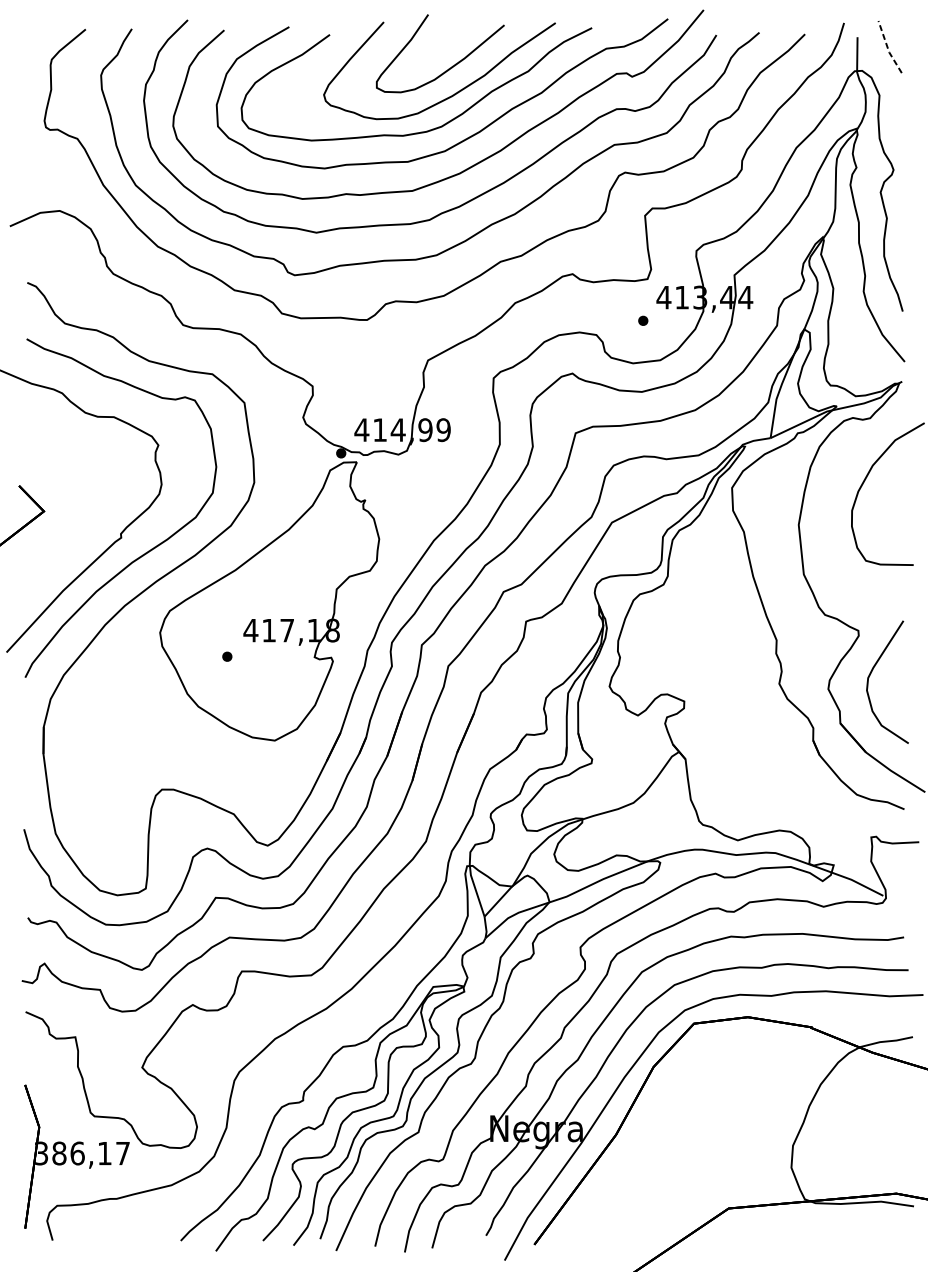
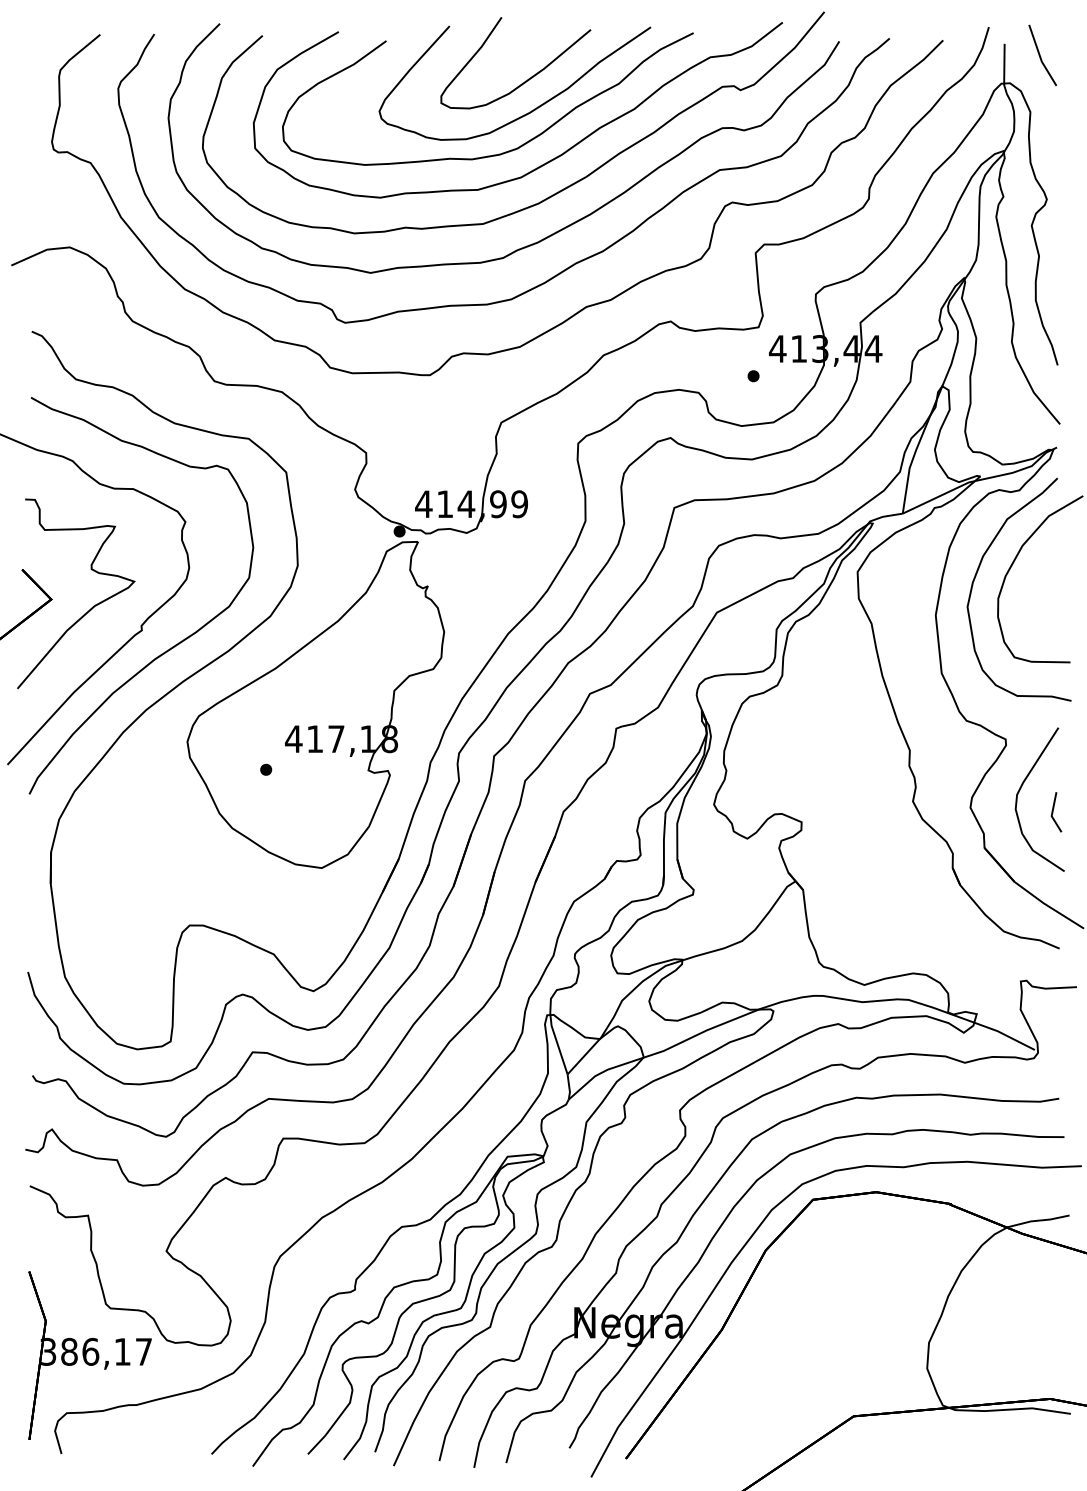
line: (888, 48) -> (1040, 57), dashed -> solid
curve: (835, 487) -> (978, 571), added
curve: (78, 518) -> (91, 607), added
line: (899, 693) -> (1053, 812), added

